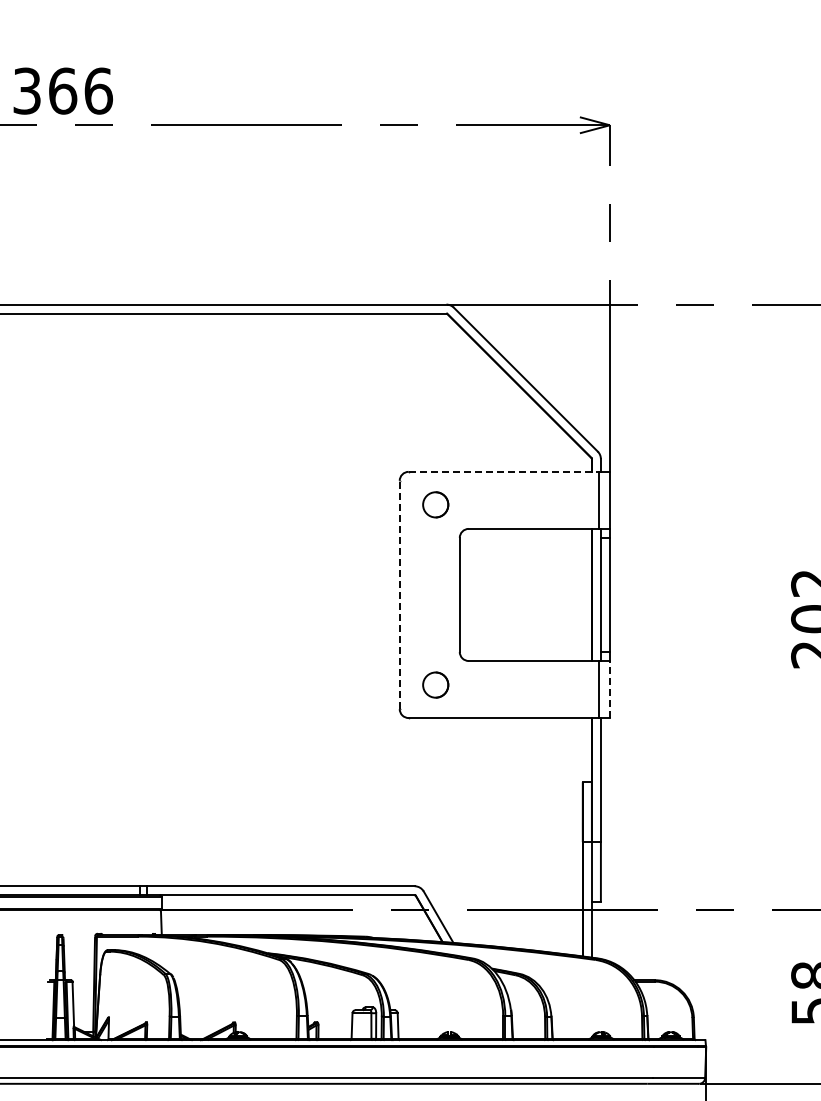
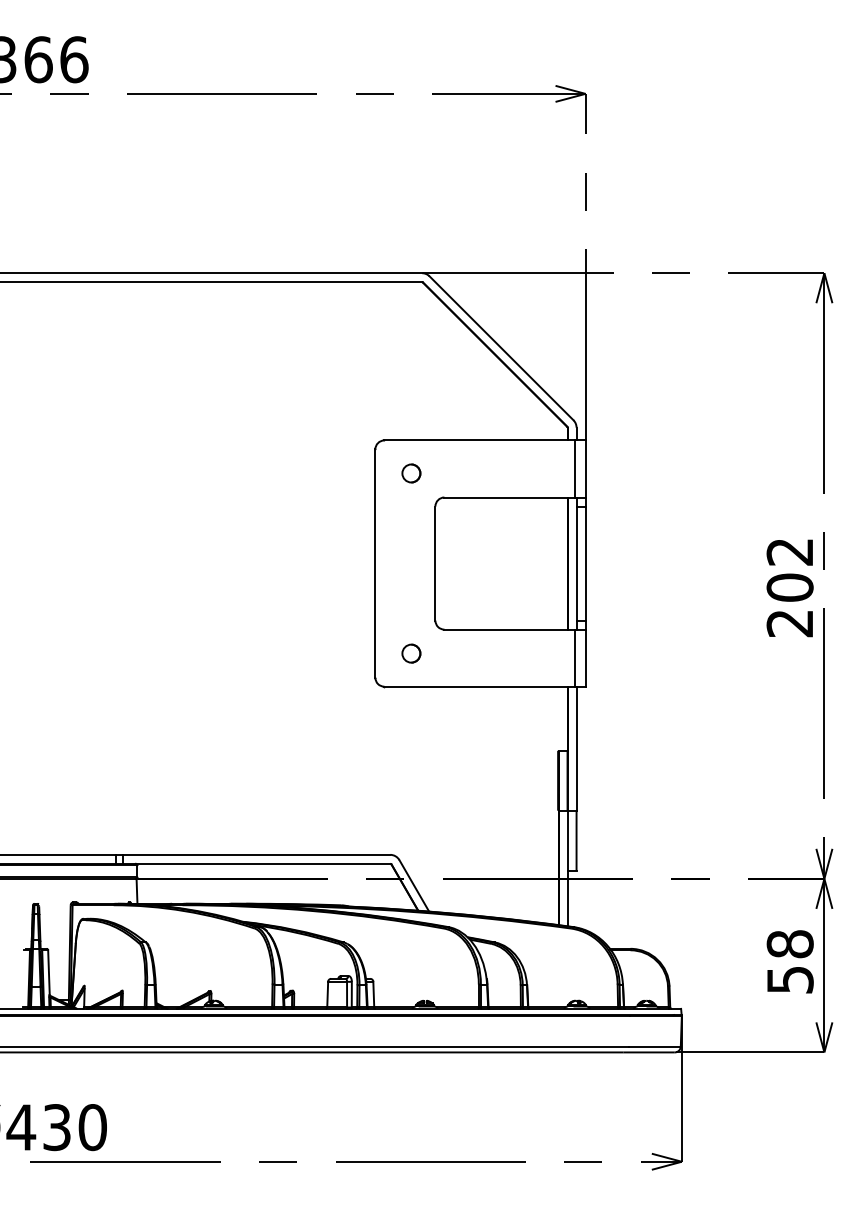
line: (504, 471) -> (480, 440), dashed -> solid
circle: (435, 504) -> (411, 473), size x0.71
line: (399, 594) -> (375, 563), dashed -> solid
circle: (435, 684) -> (411, 653), size x0.71
line: (609, 689) -> (585, 658), dashed -> solid

